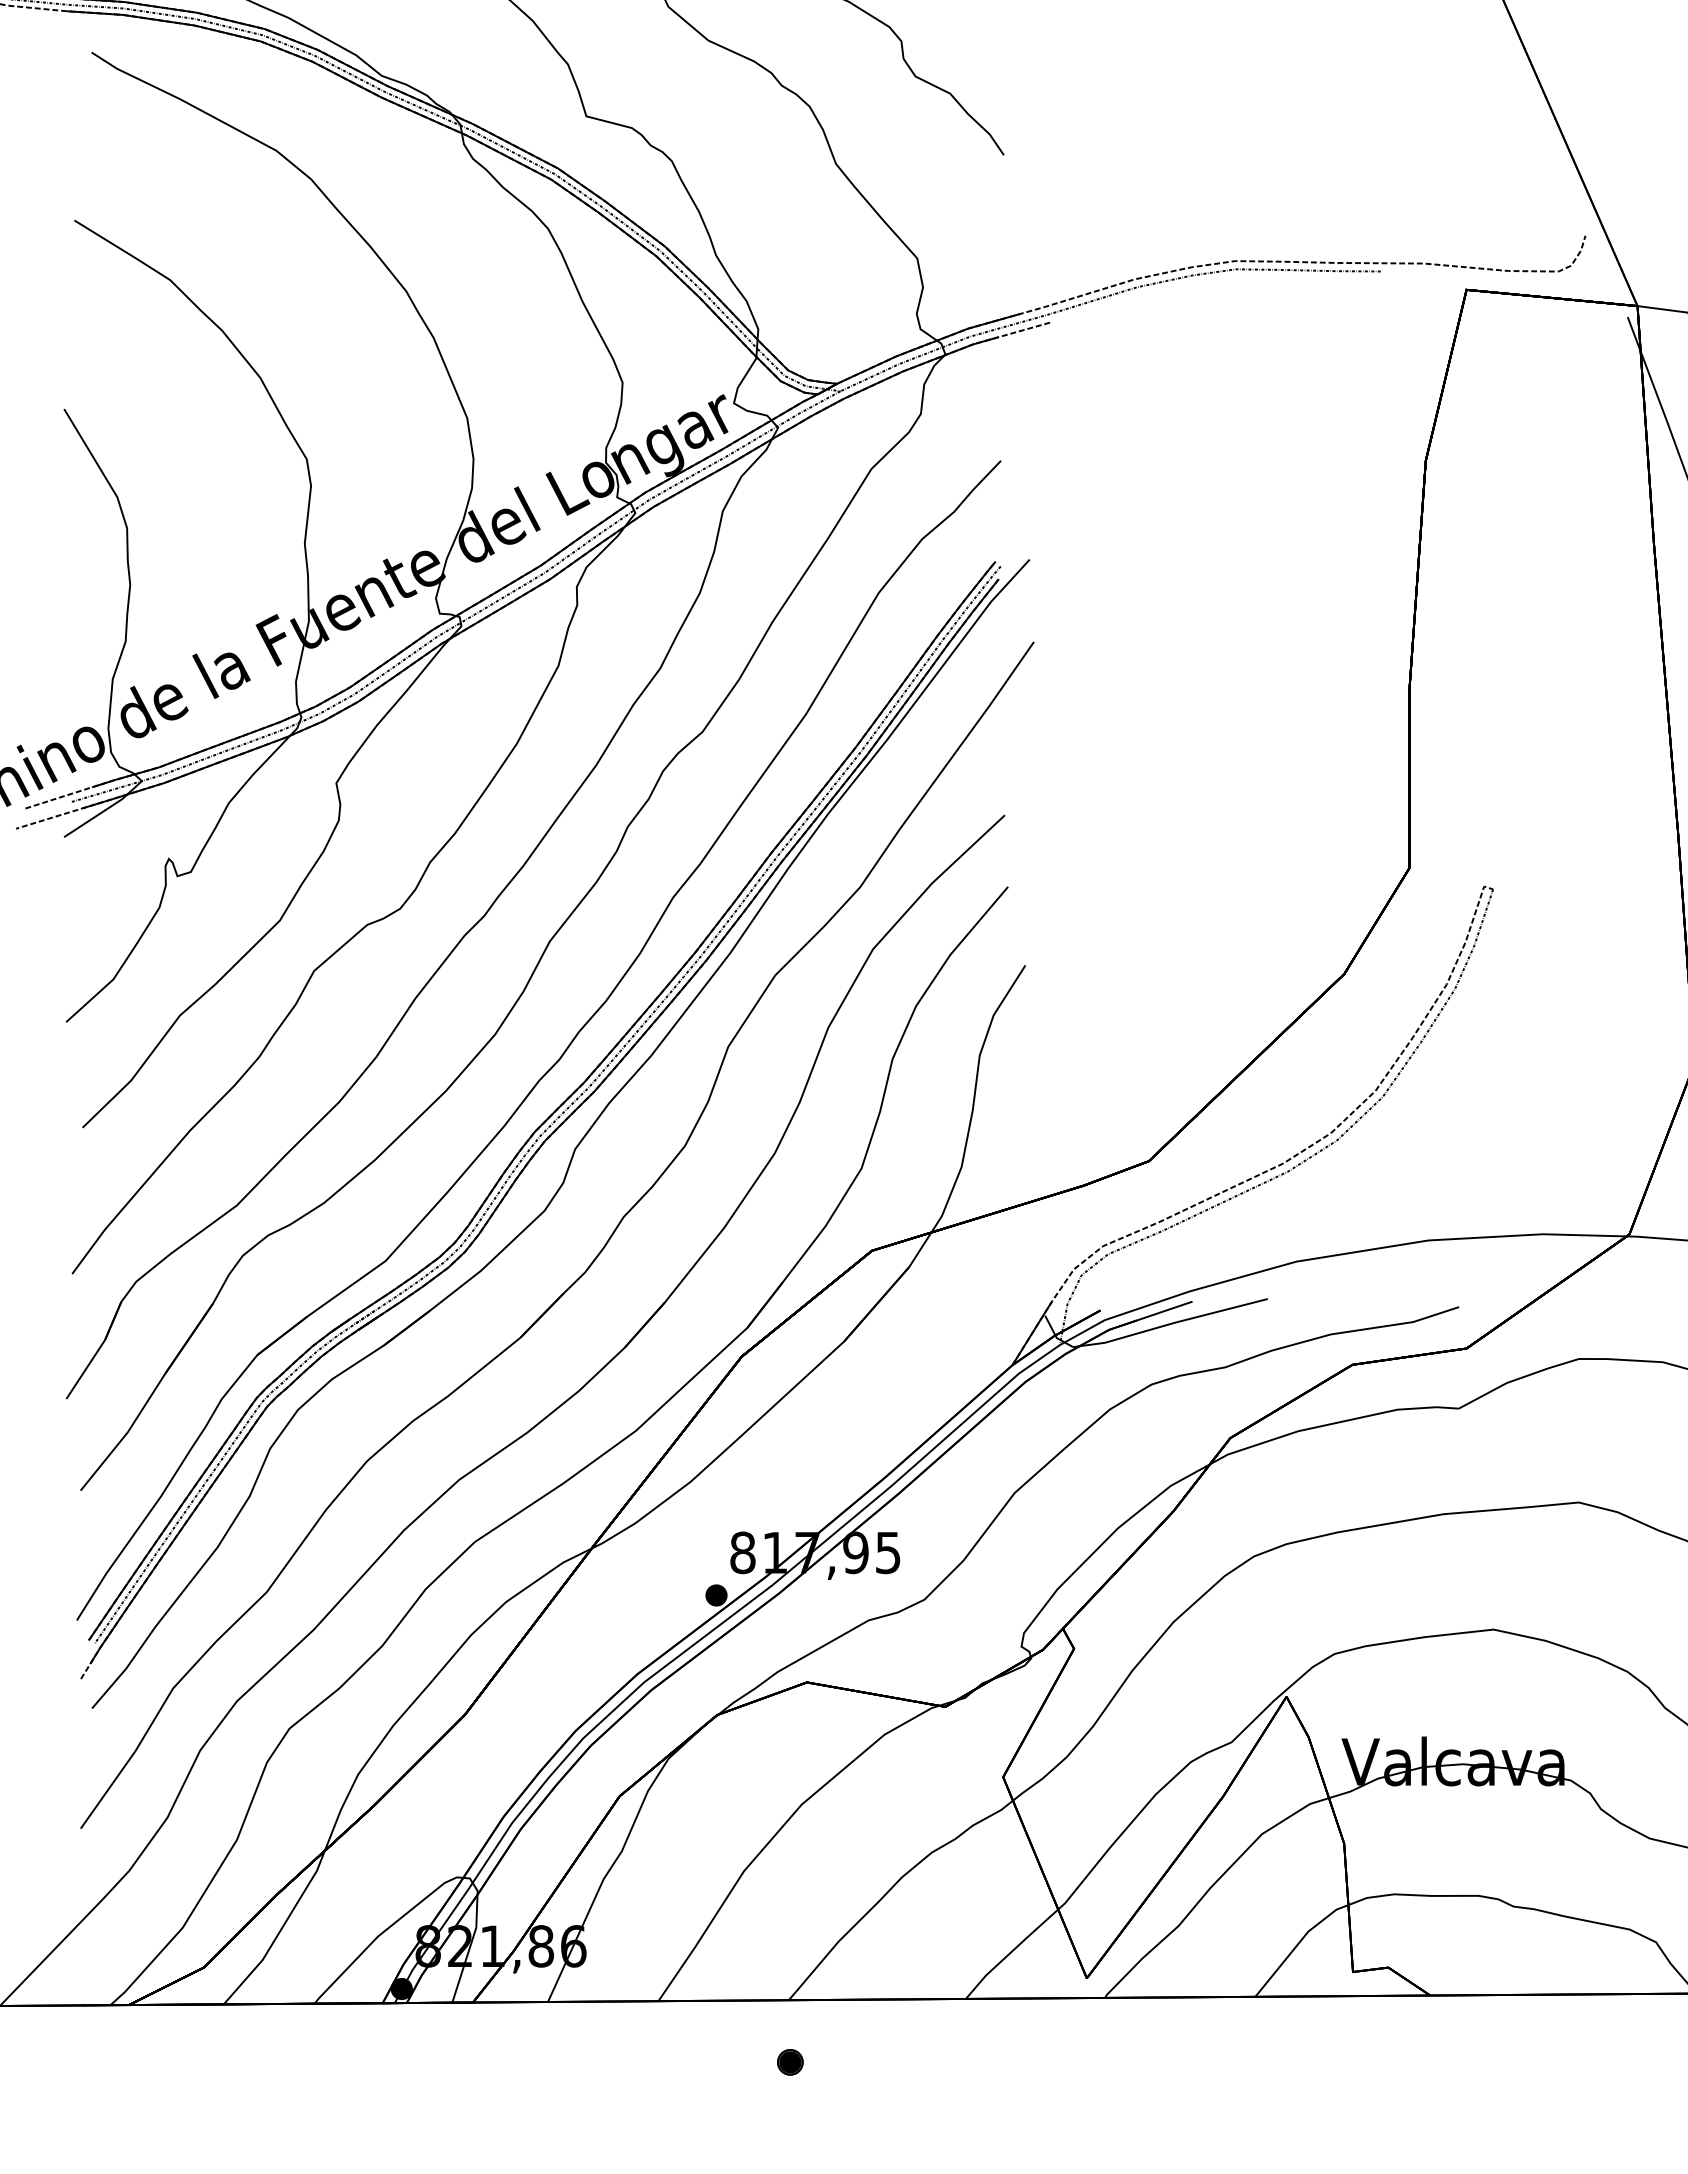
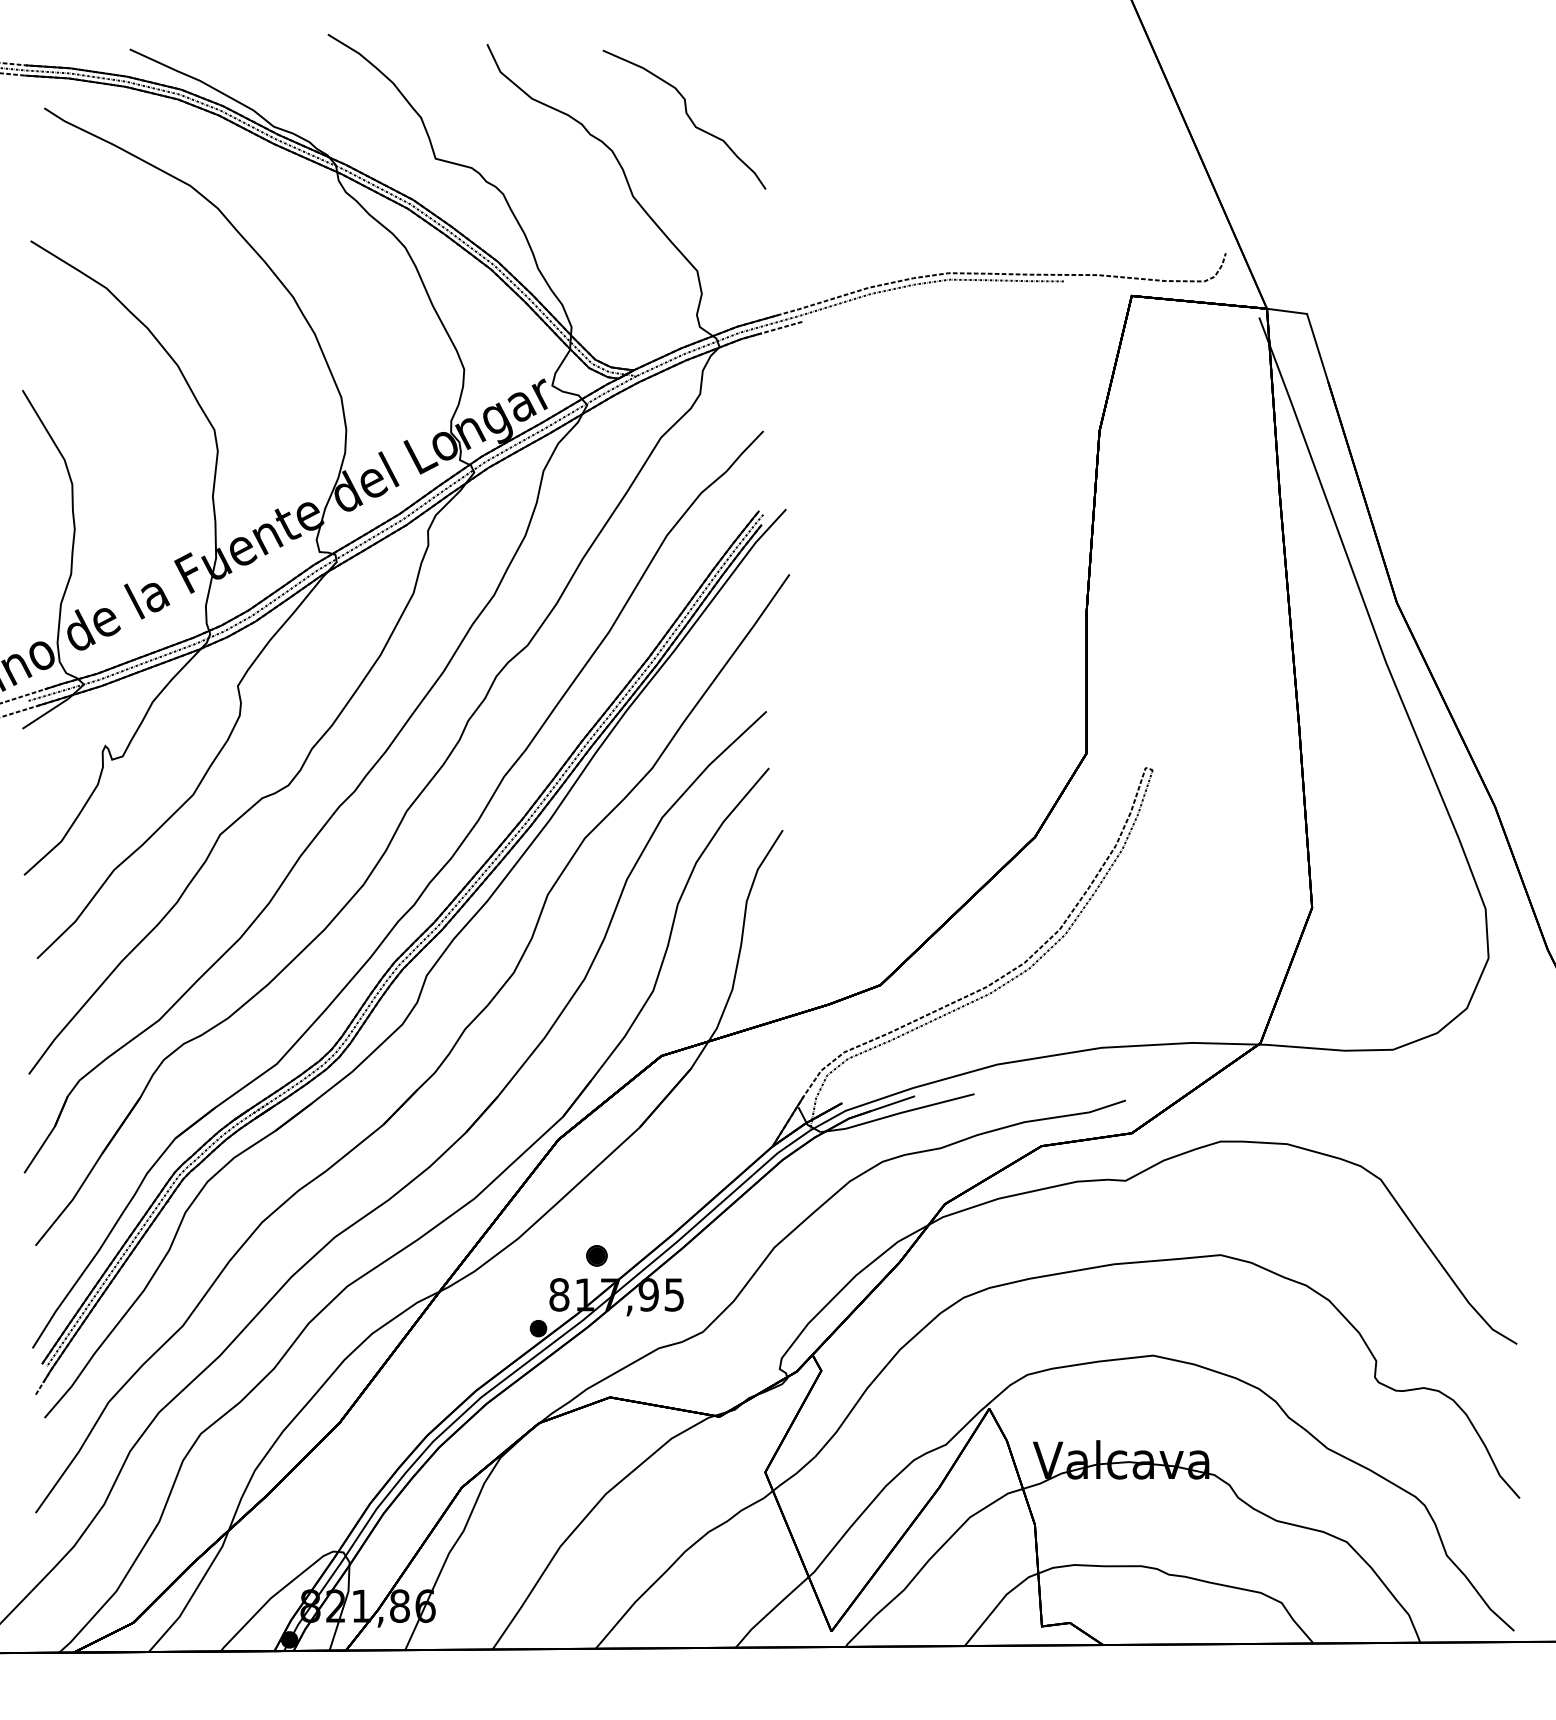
part: (789, 2061) -> (596, 1255), moved

